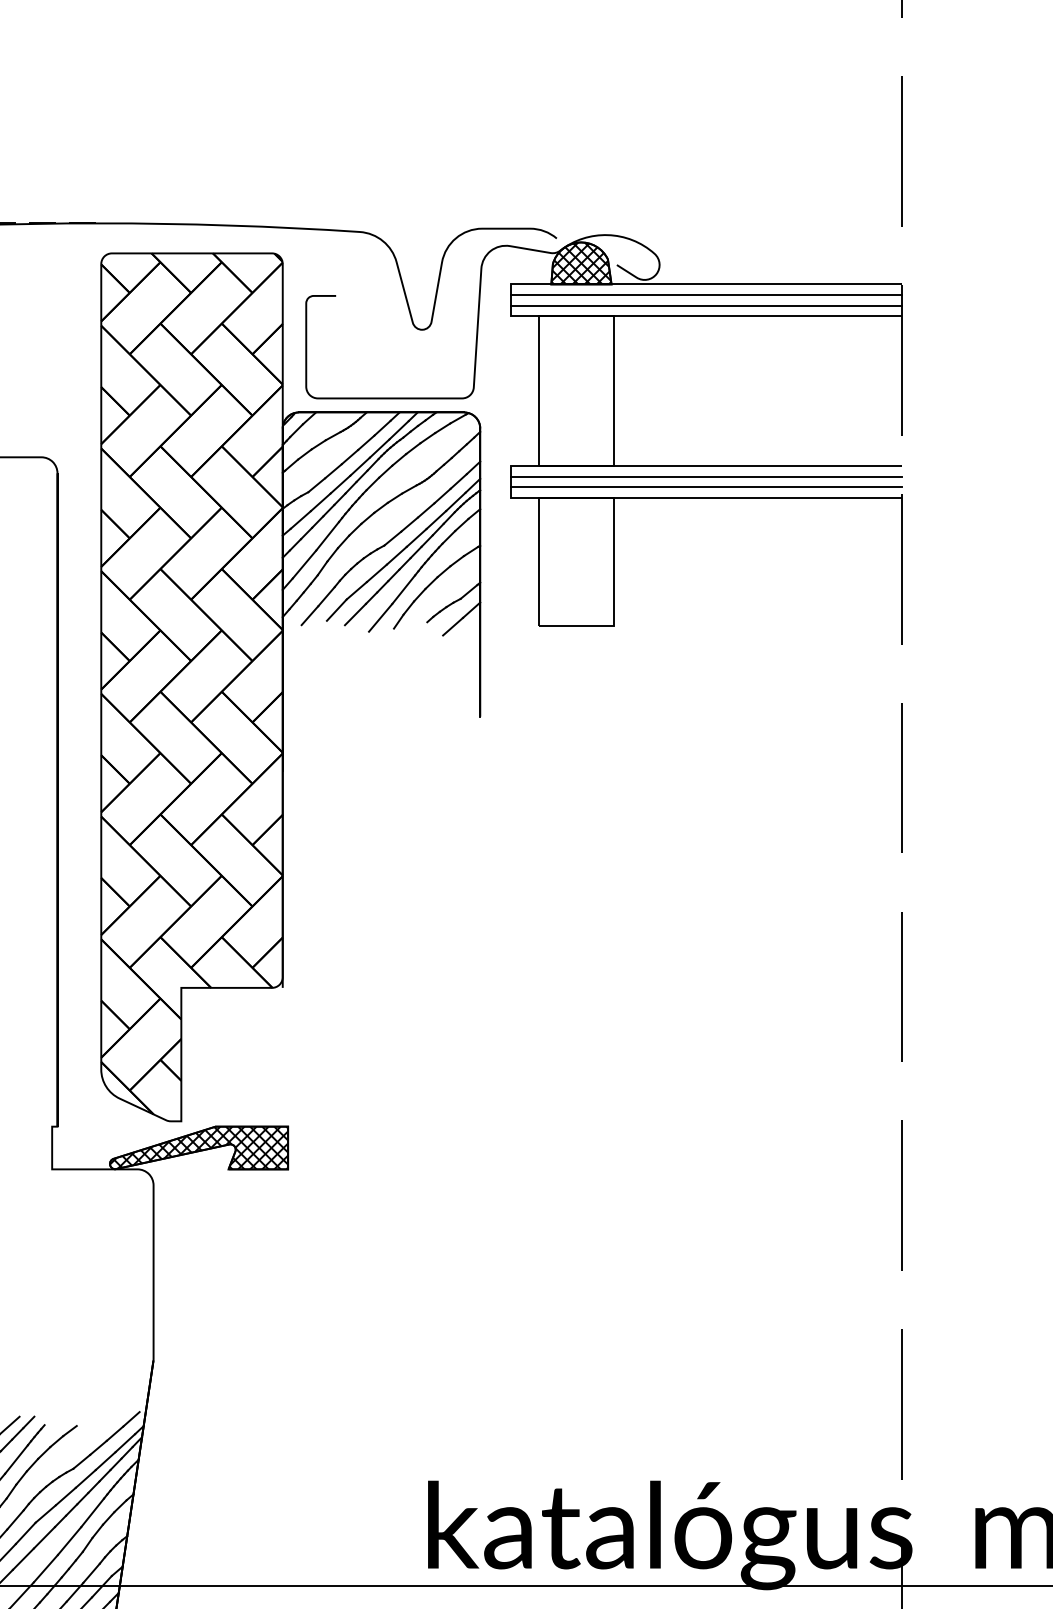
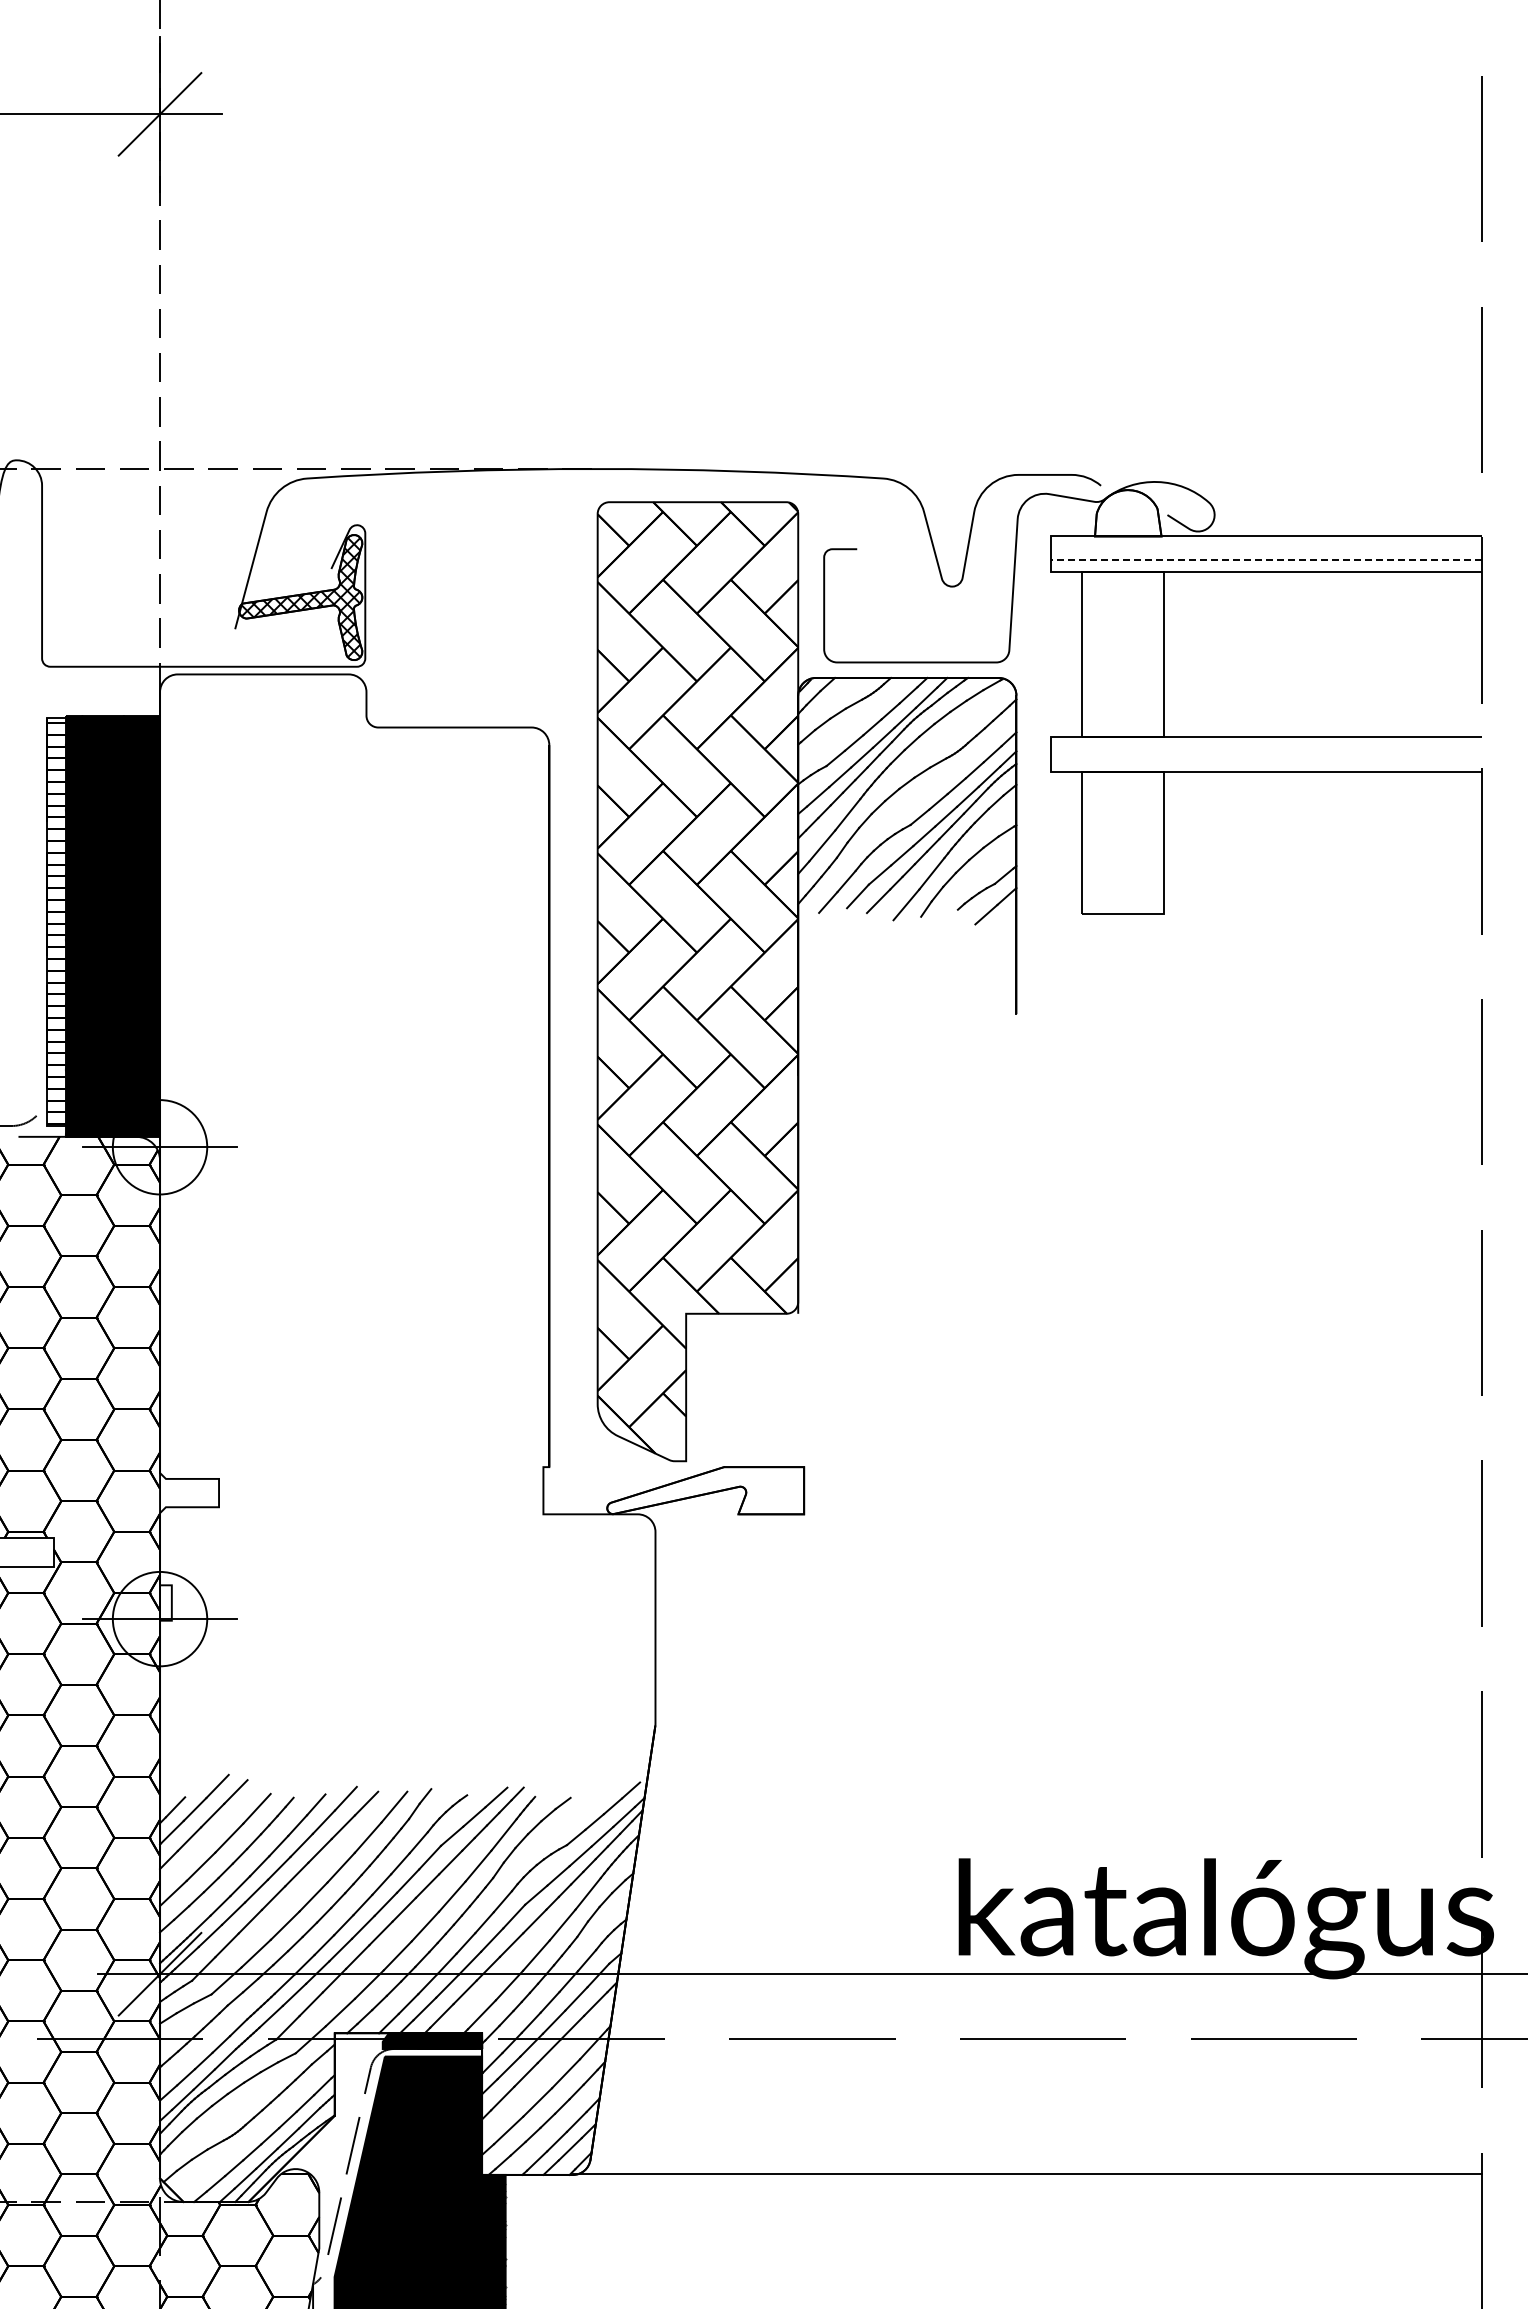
hatch: (581, 263) -> (1128, 513), removed
line: (706, 295) -> (1266, 548), removed
line: (706, 306) -> (1266, 560), solid -> dashed
line: (706, 476) -> (1266, 748), removed
line: (706, 487) -> (1266, 760), removed
hatch: (198, 1147) -> (705, 1490), removed

